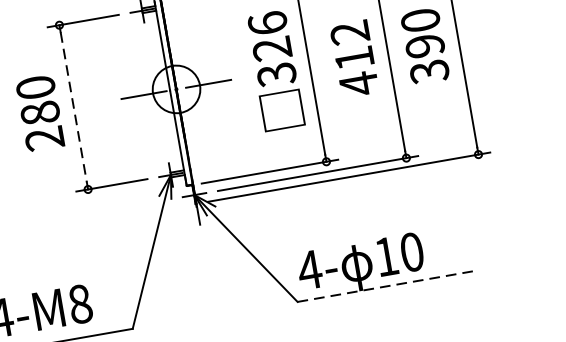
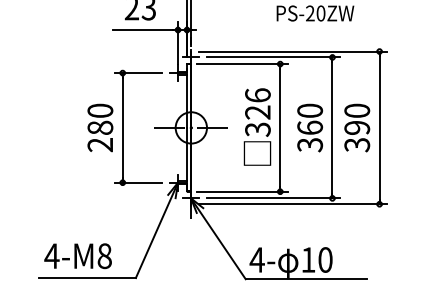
text: (354, 57) -> (310, 127), 412 -> 360
line: (73, 108) -> (122, 128), dashed -> solid
line: (388, 286) -> (306, 279), dashed -> solid

